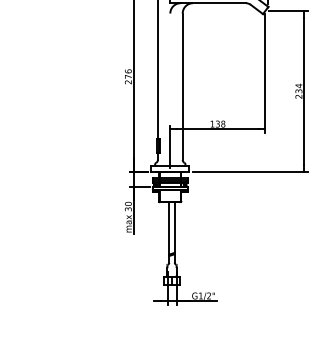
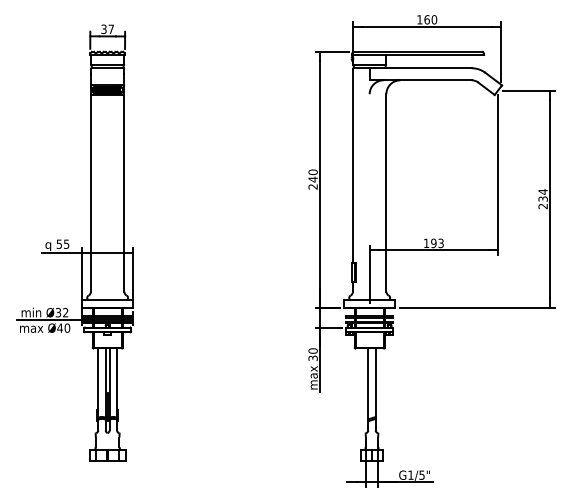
text: (127, 73) -> (312, 175), 276 -> 240
text: (220, 123) -> (437, 242), 138 -> 193
text: (208, 295) -> (421, 474), G1/2" -> G1/5"

